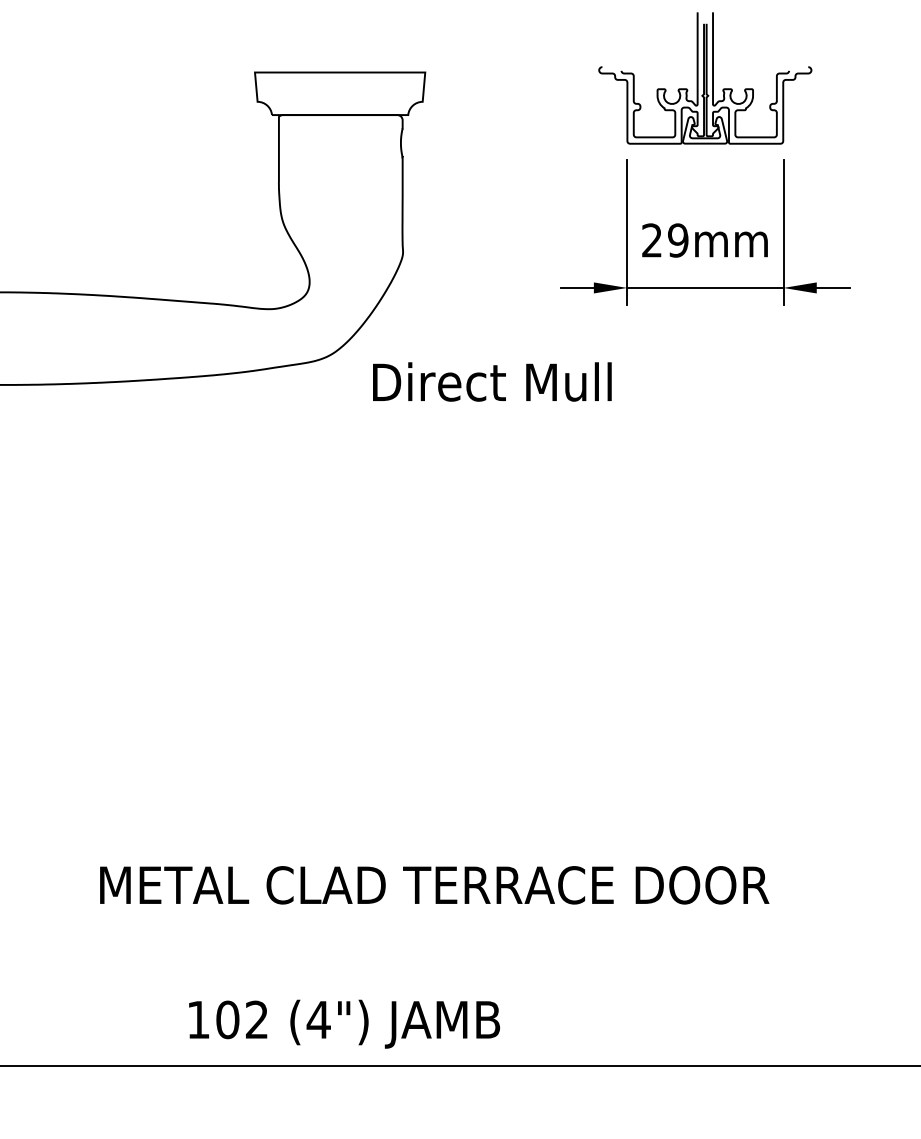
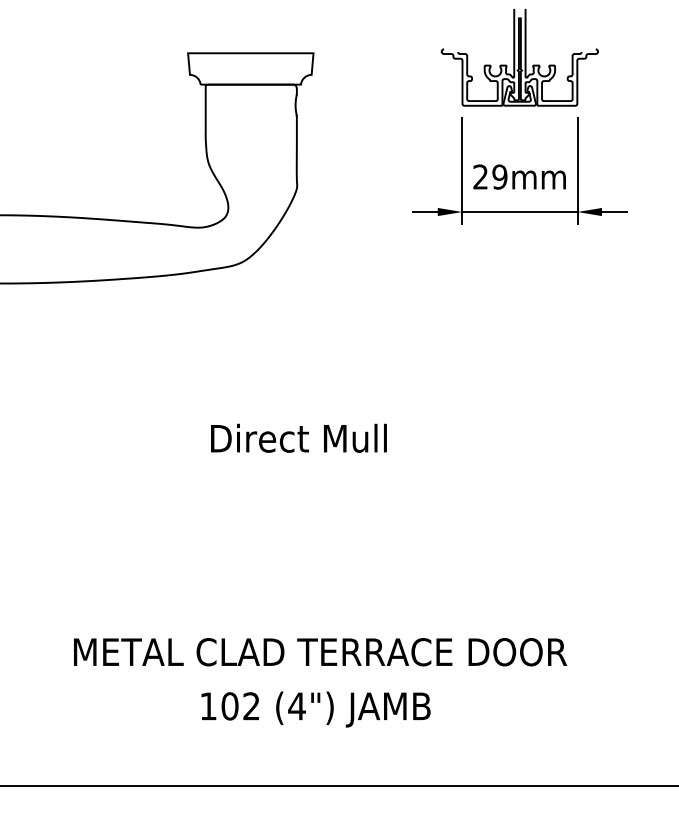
text: (491, 380) -> (298, 437), moved
text: (343, 1024) -> (315, 709), moved

